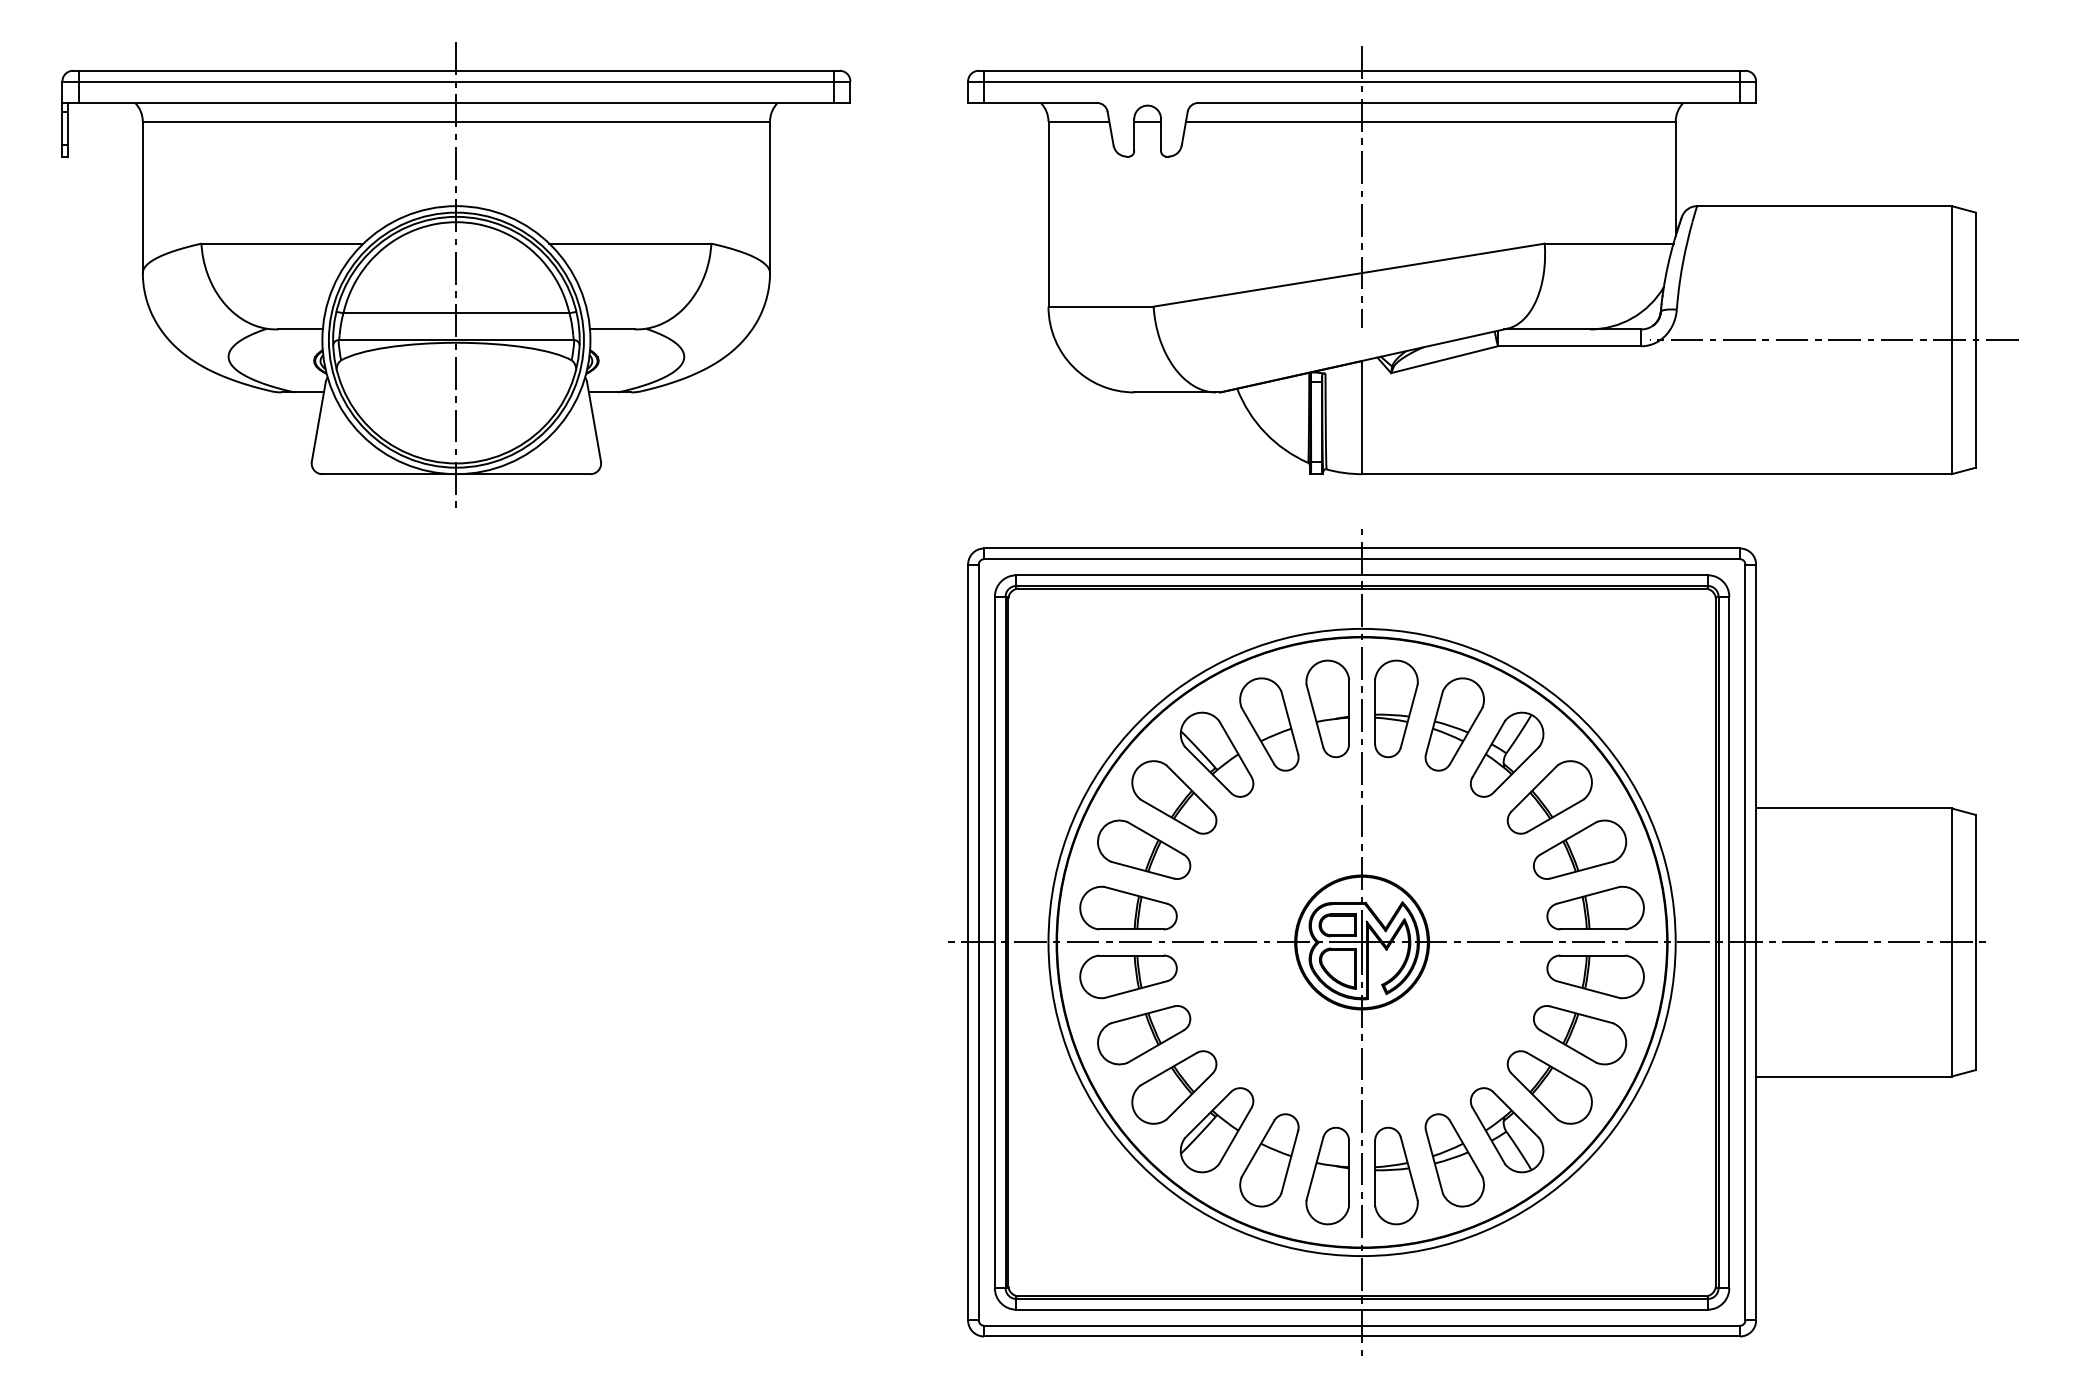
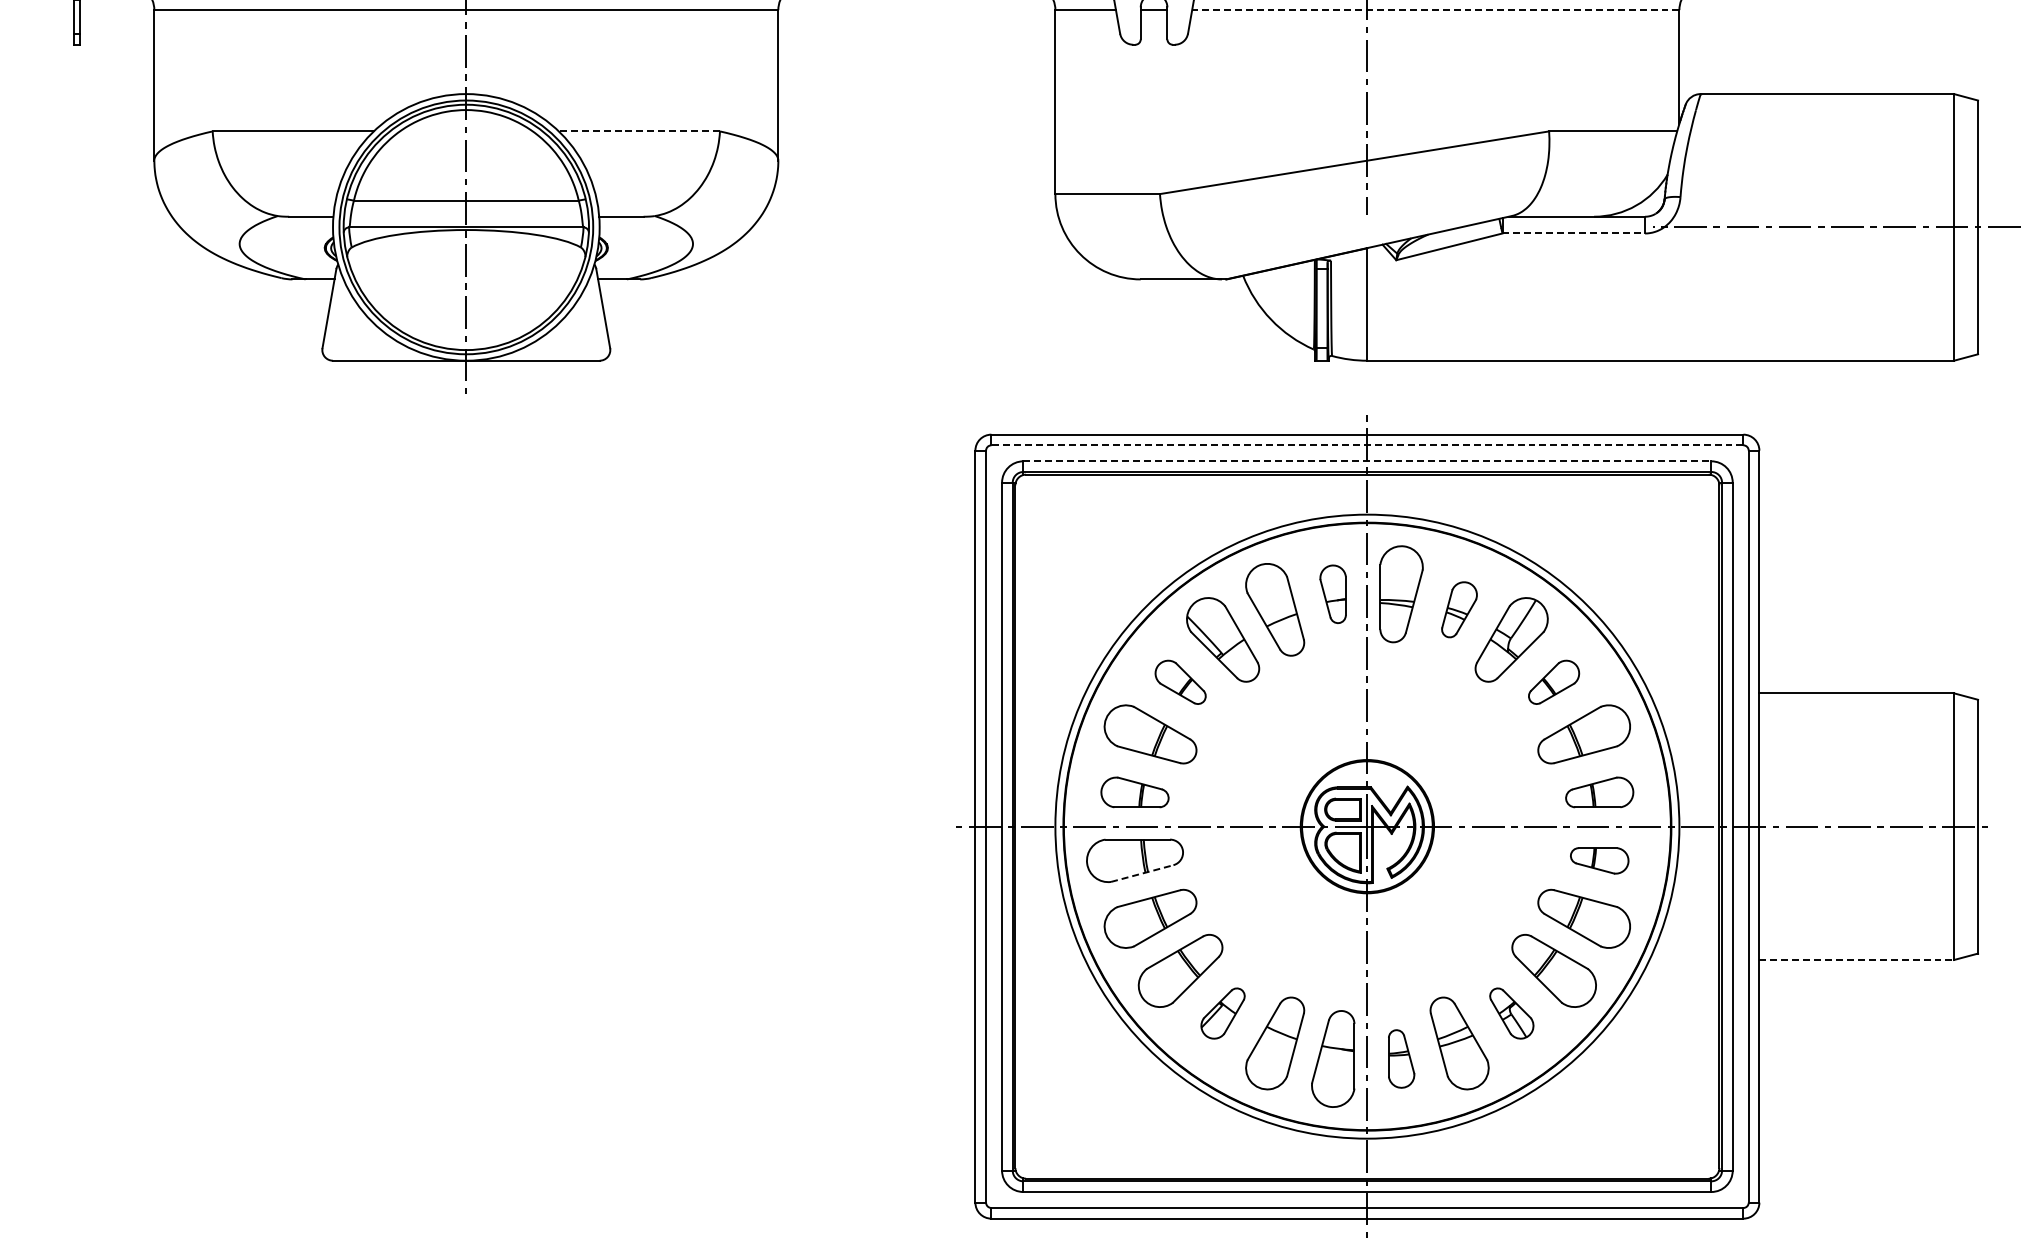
line: (1430, 121) -> (1435, 9), solid -> dashed
line: (630, 243) -> (639, 131), solid -> dashed
line: (1569, 346) -> (1573, 233), solid -> dashed
line: (1362, 559) -> (1367, 445), solid -> dashed
line: (1362, 575) -> (1367, 461), solid -> dashed
part: (1327, 708) -> (1332, 593), size x0.6
part: (1454, 724) -> (1459, 609), size x0.6
part: (1174, 797) -> (1180, 682), size x0.6
part: (1549, 797) -> (1553, 682), size x0.6
part: (1128, 907) -> (1134, 791), size x0.7
part: (1595, 907) -> (1599, 791), size x0.7
part: (1595, 976) -> (1599, 860), size x0.6
line: (1136, 989) -> (1142, 873), solid -> dashed
line: (1853, 1076) -> (1856, 959), solid -> dashed
part: (1216, 1130) -> (1222, 1013), size x0.6
part: (1507, 1130) -> (1512, 1013), size x0.6
part: (1396, 1175) -> (1401, 1058), size x0.6

